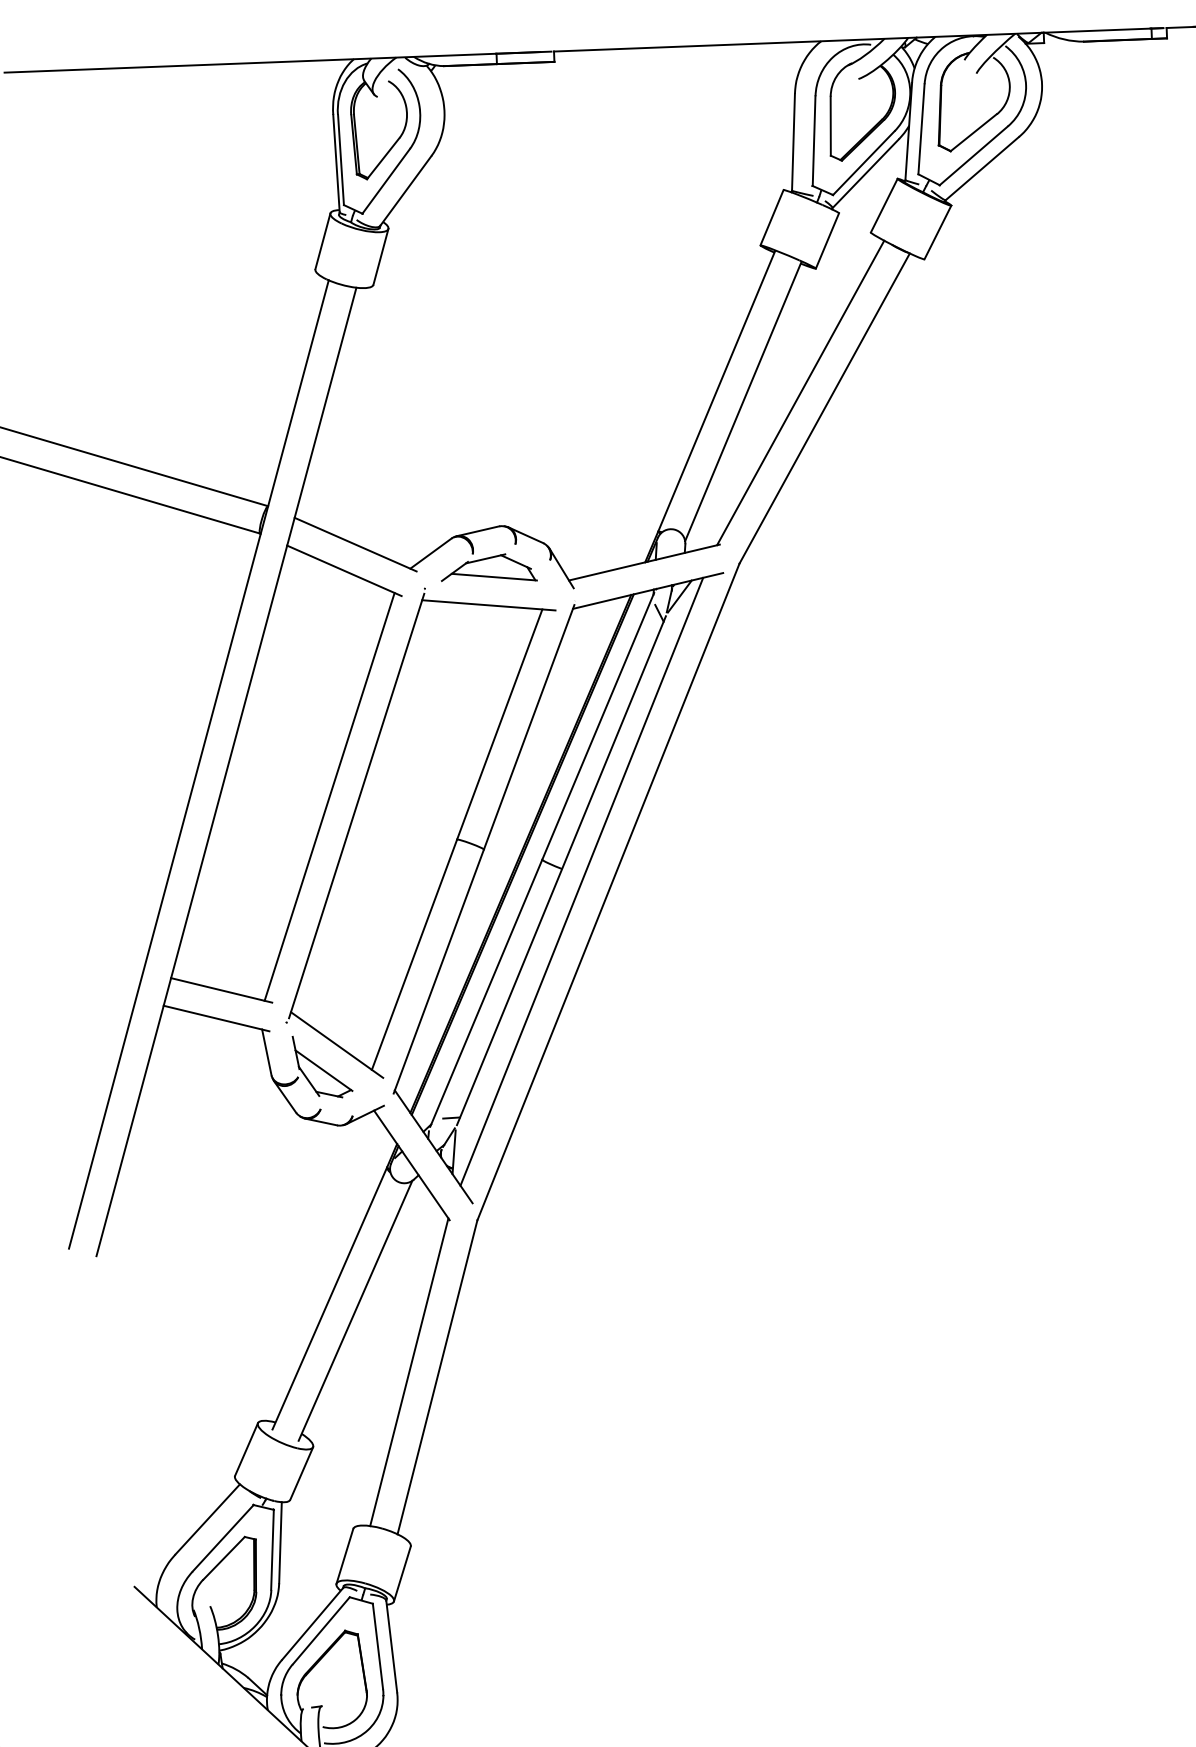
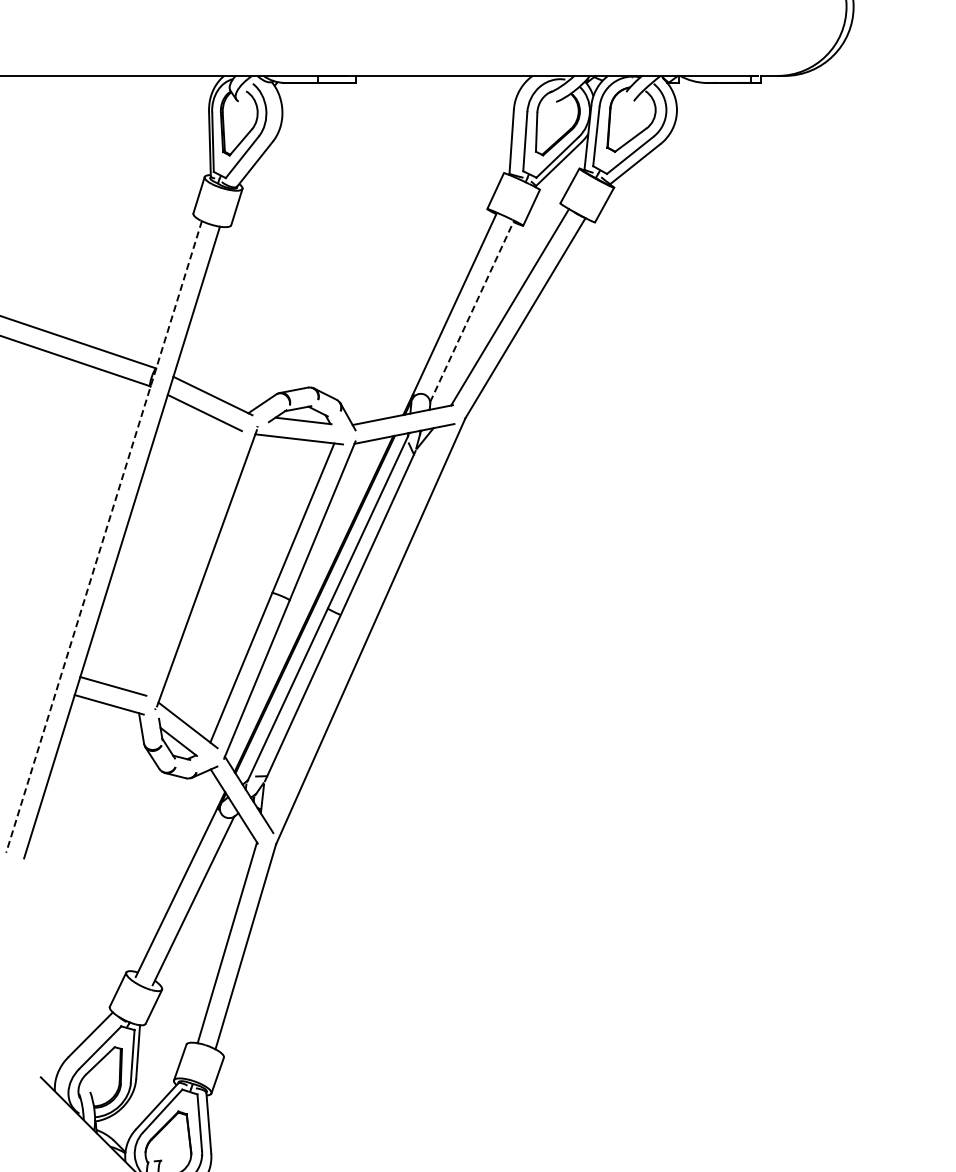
line: (742, 401) -> (471, 311), solid -> dashed
line: (199, 763) -> (104, 536), solid -> dashed
line: (329, 796) -> (189, 561), removed
line: (581, 881) -> (353, 623), removed

